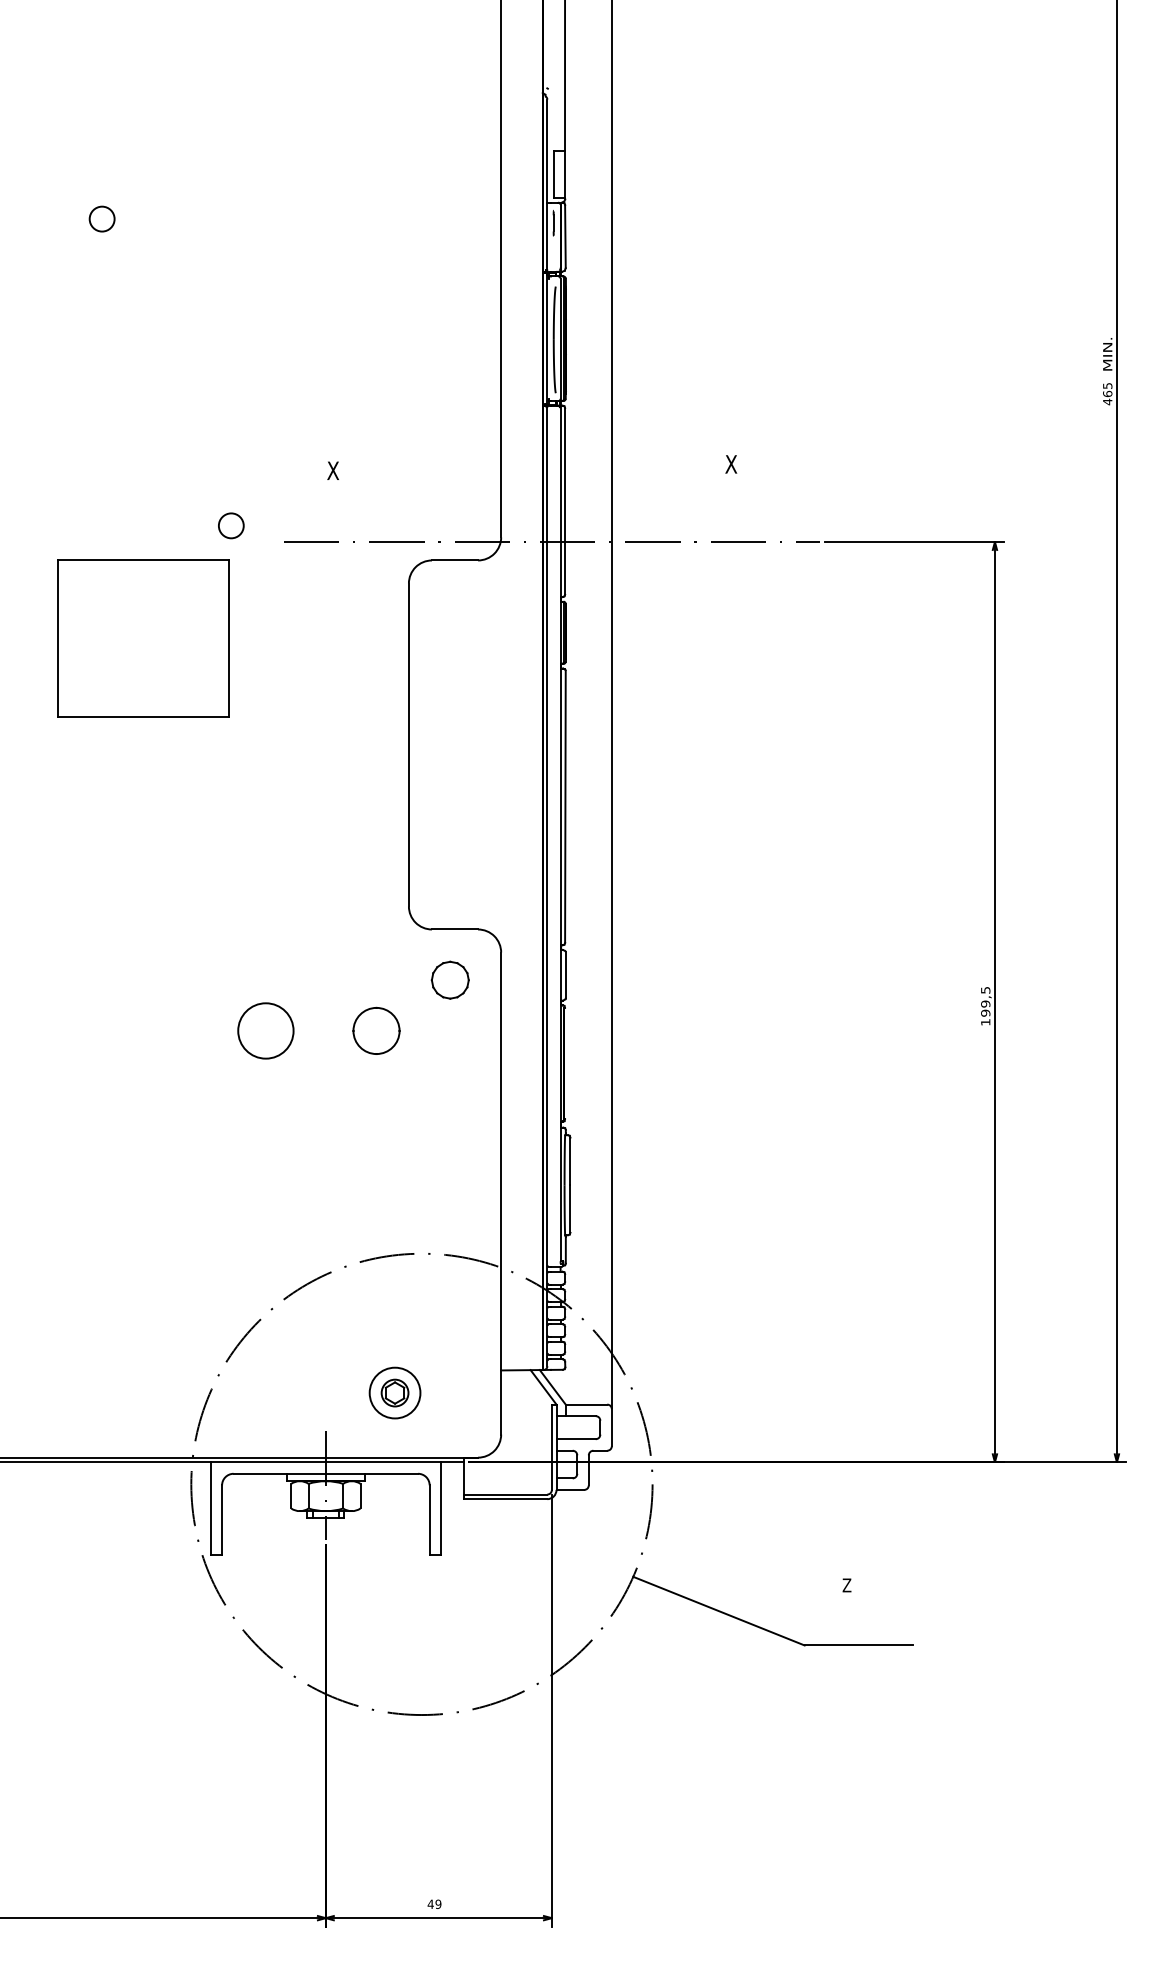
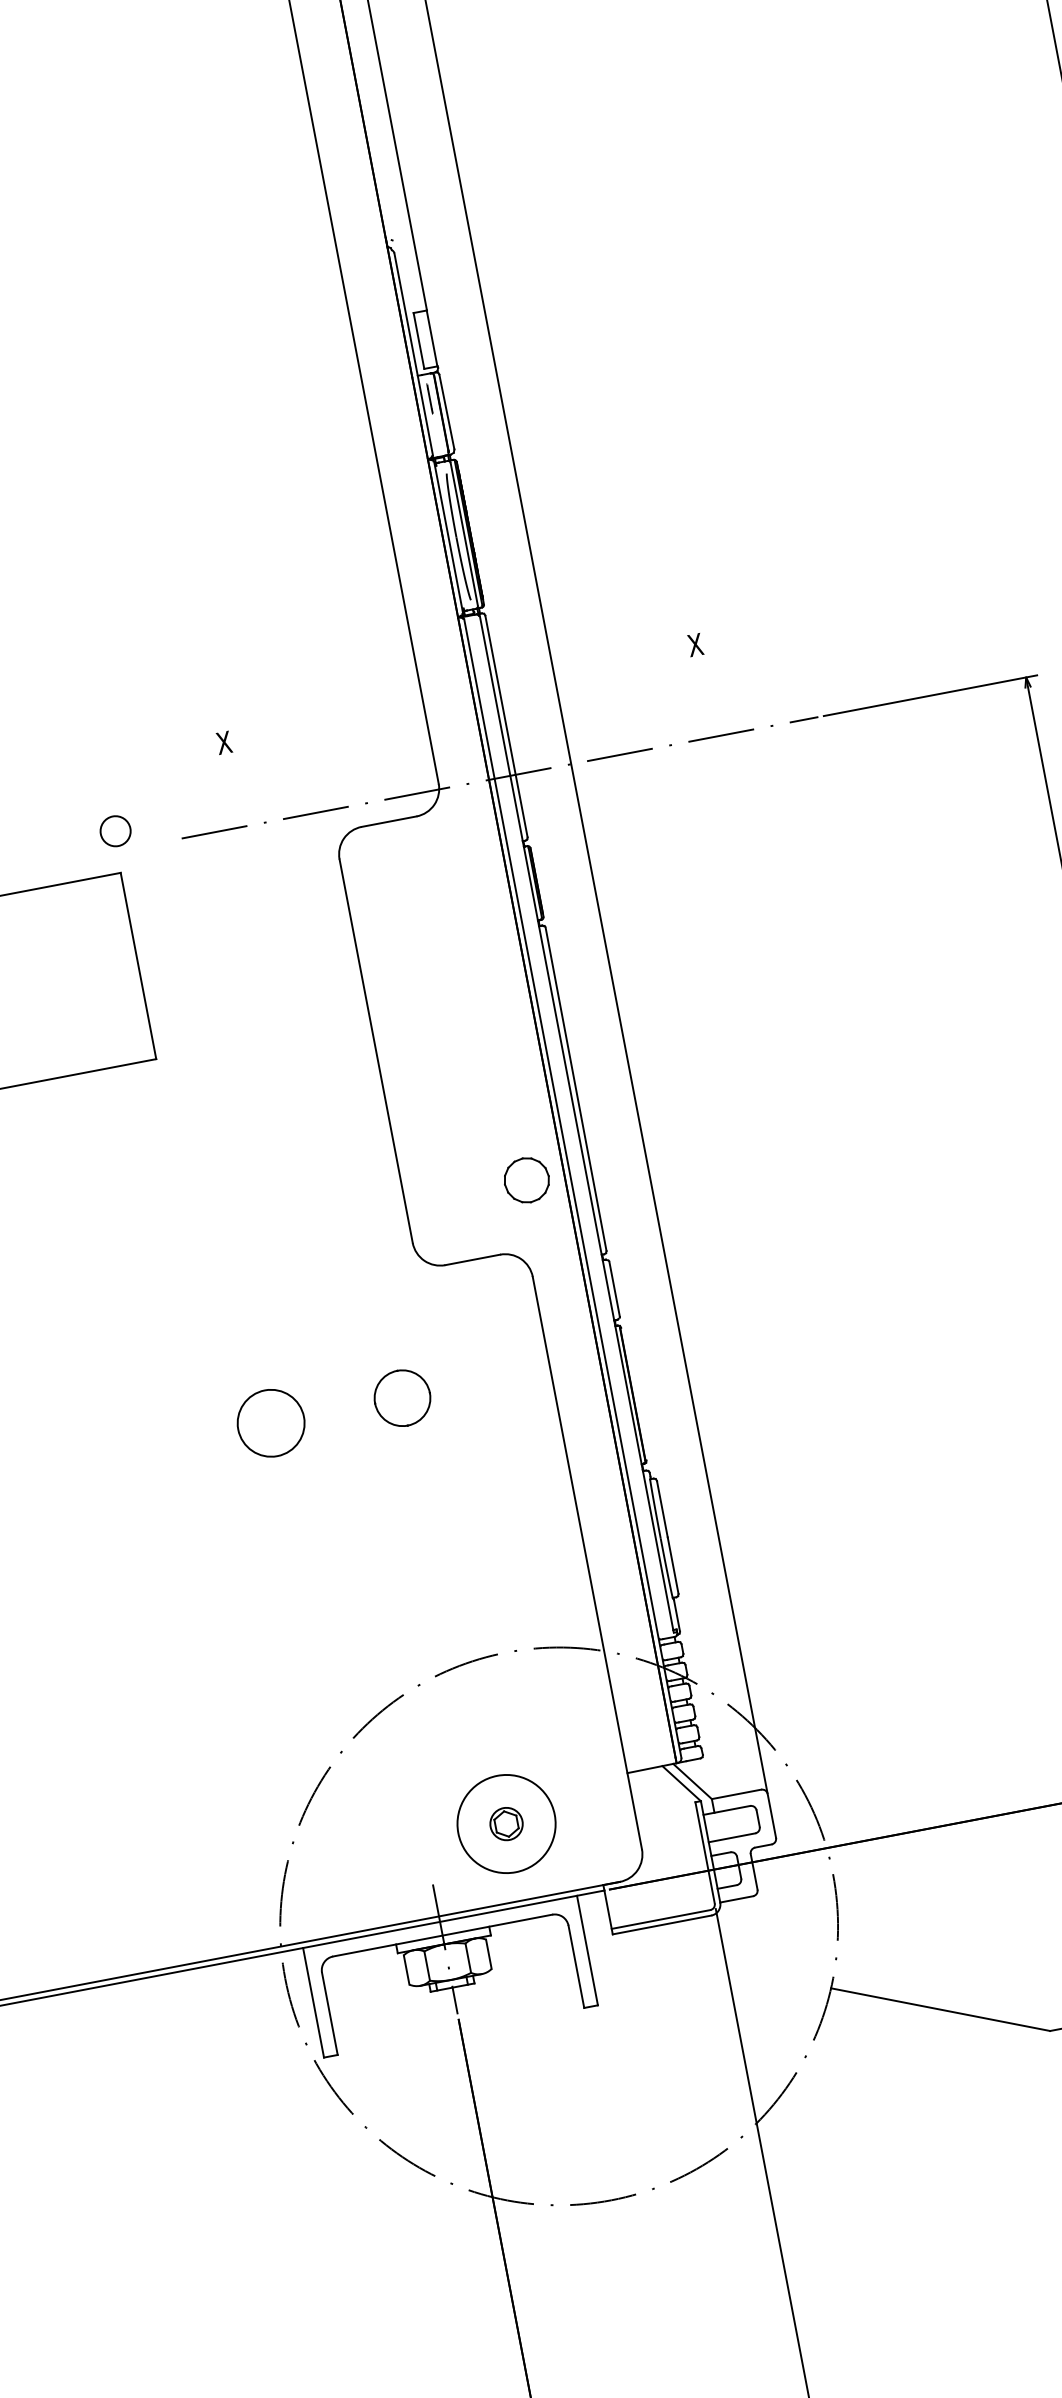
part: (449, 979) -> (525, 1179), moved
circle: (394, 1392) -> (505, 1823), size x1.6

